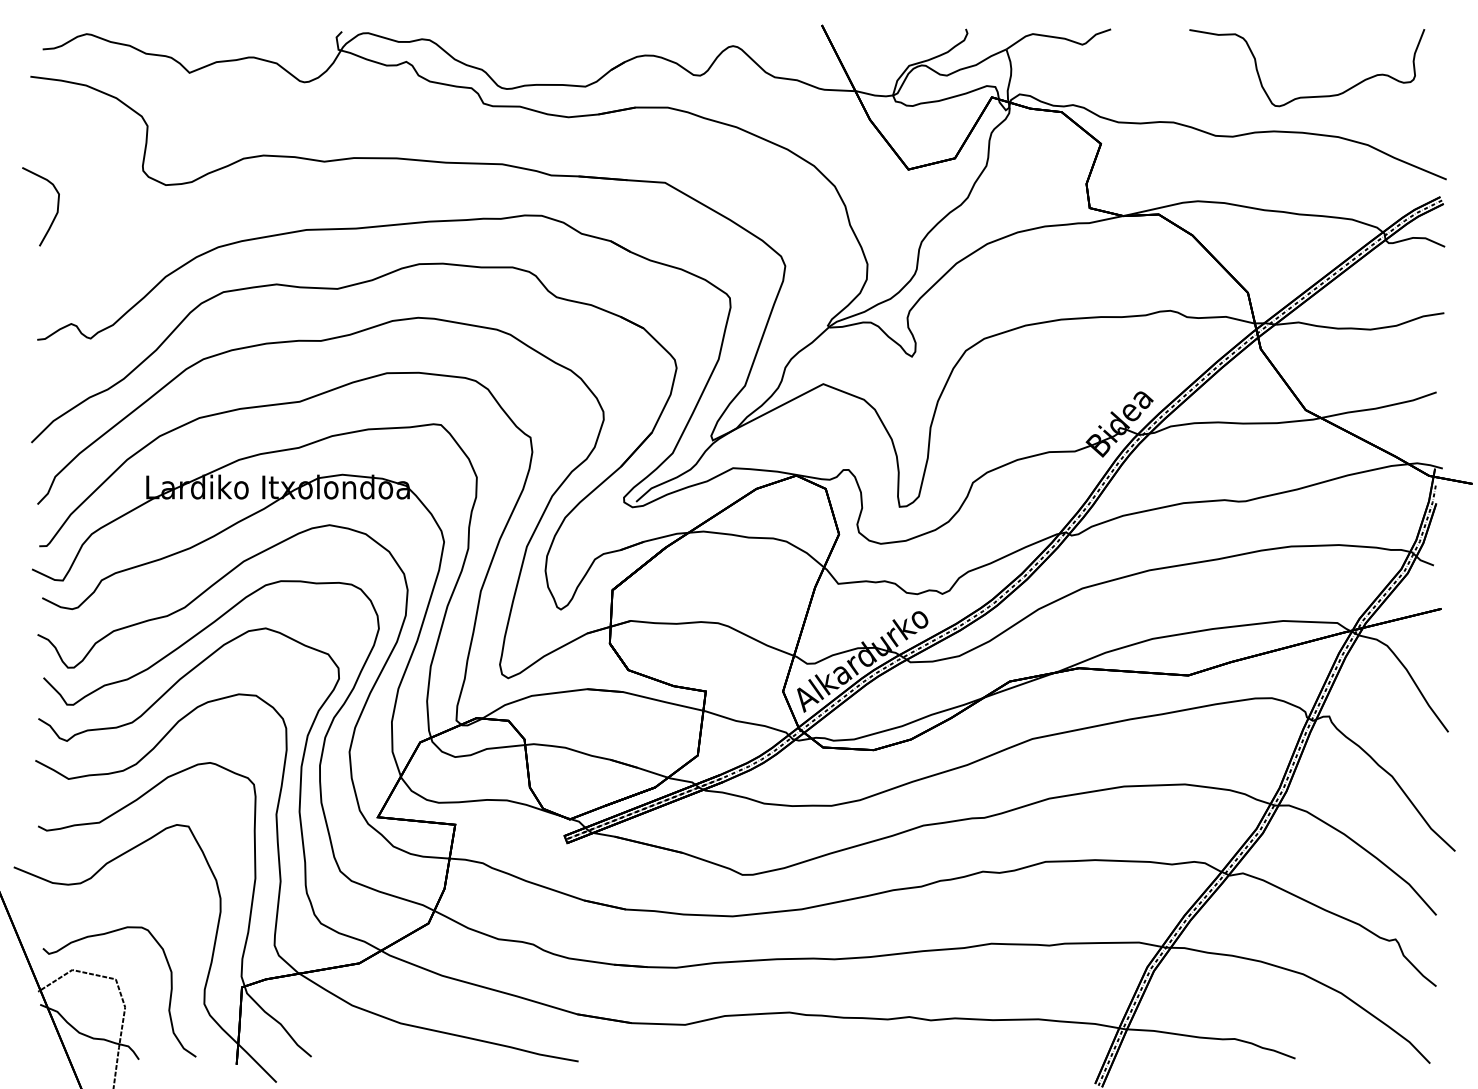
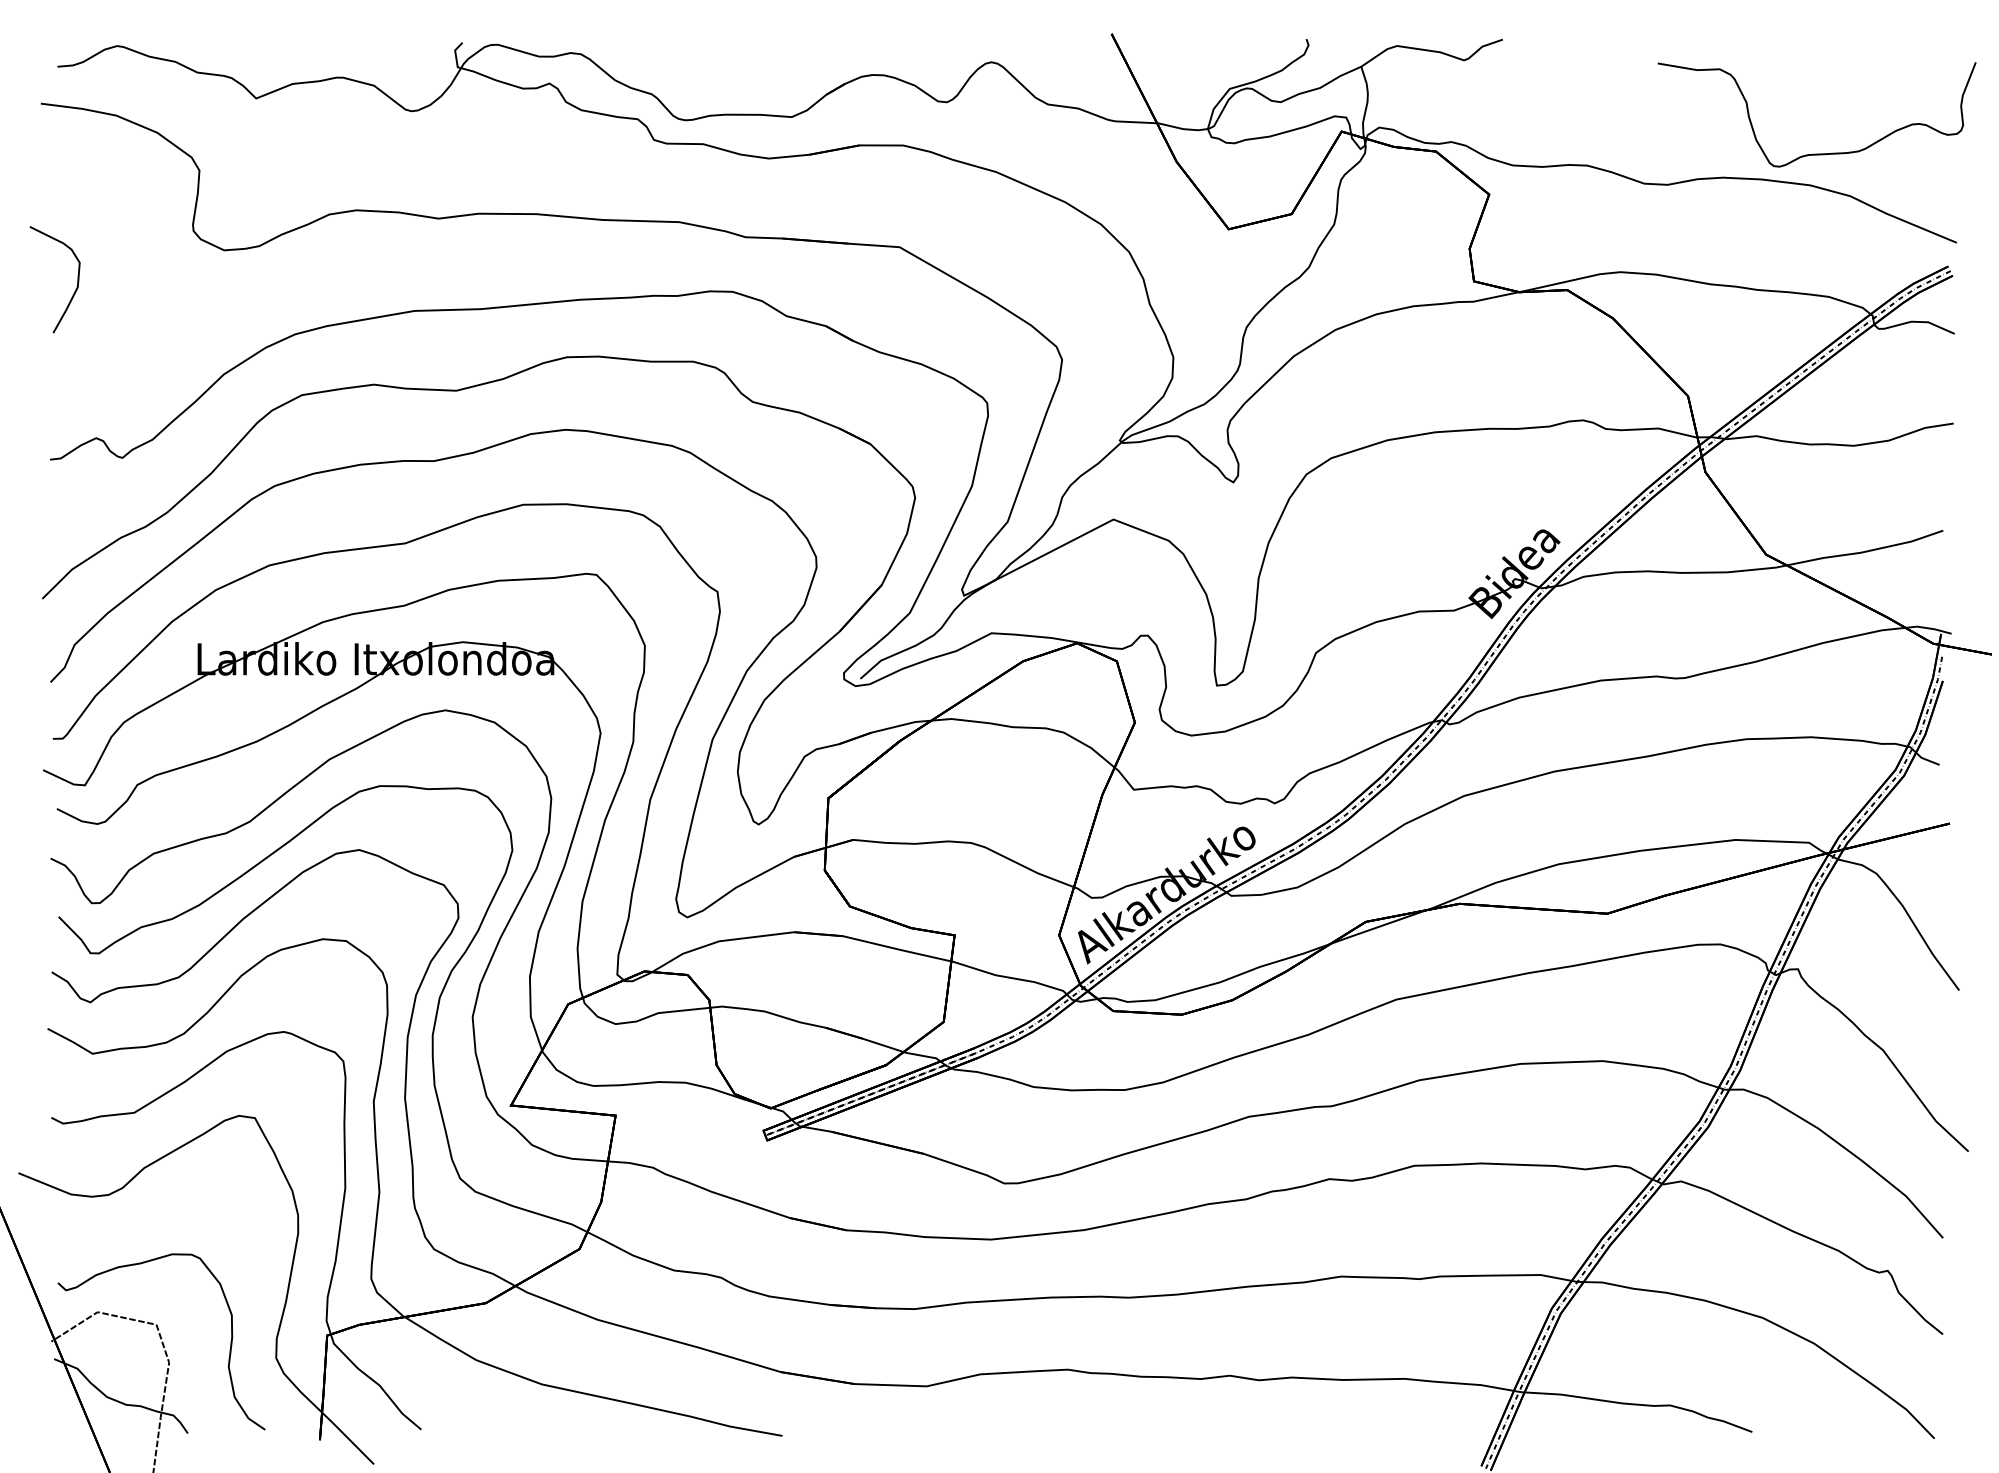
curve: (1306, 96) -> (1816, 153), moved

